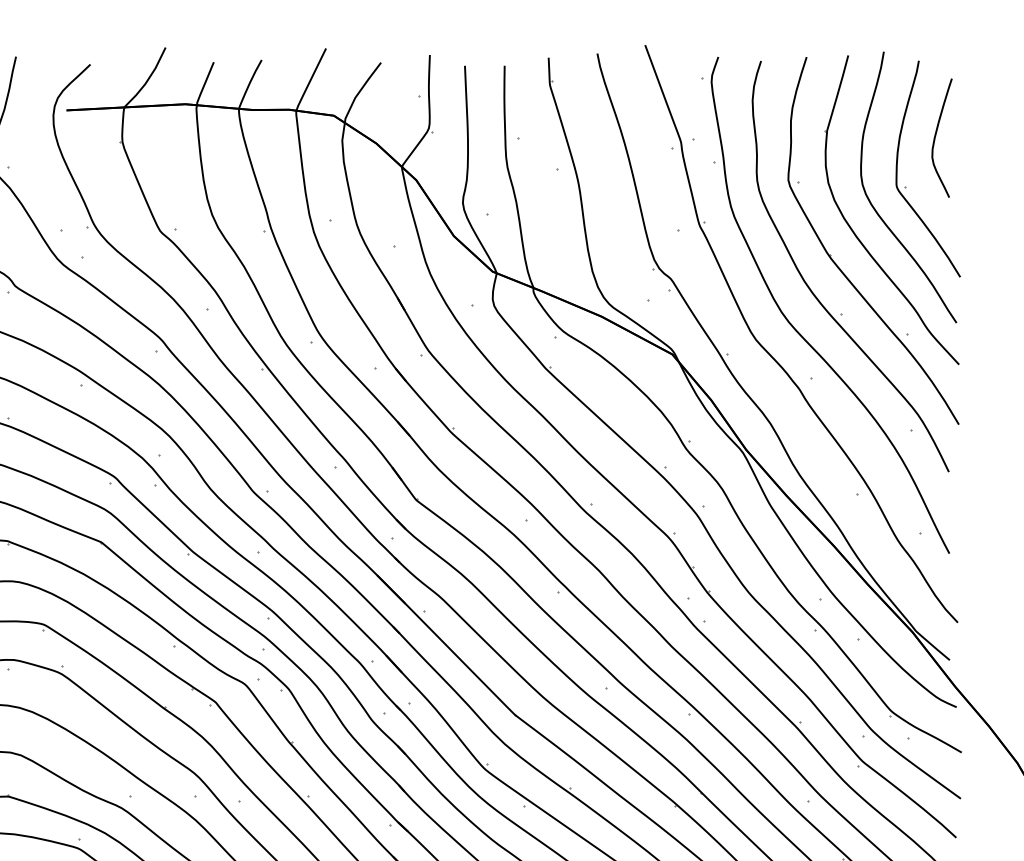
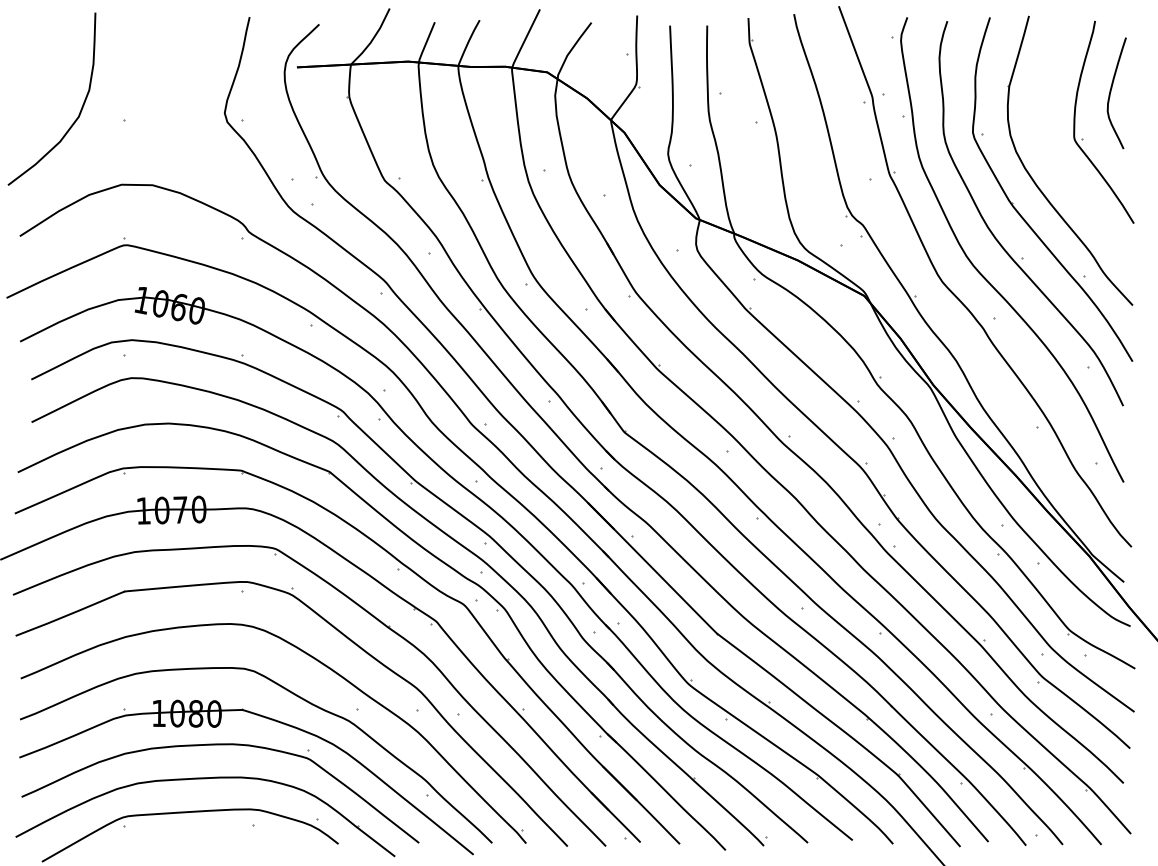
curve: (876, 209) -> (1055, 160), removed

